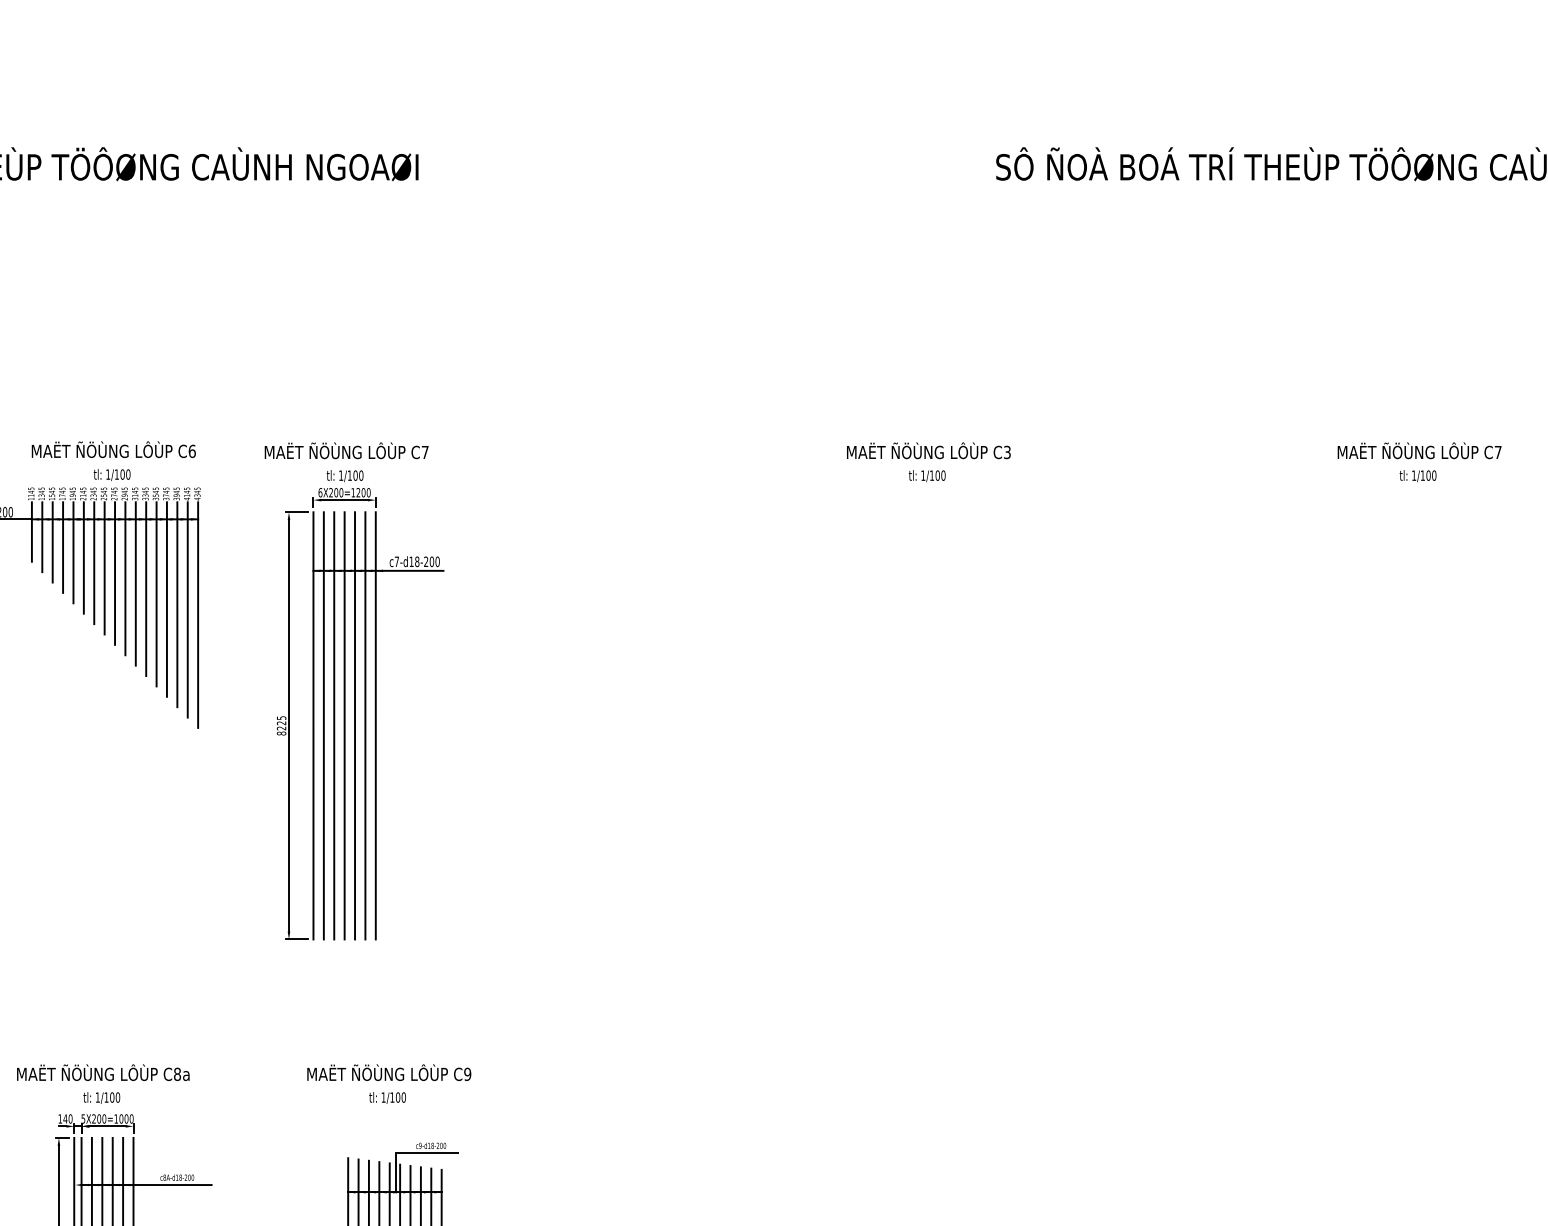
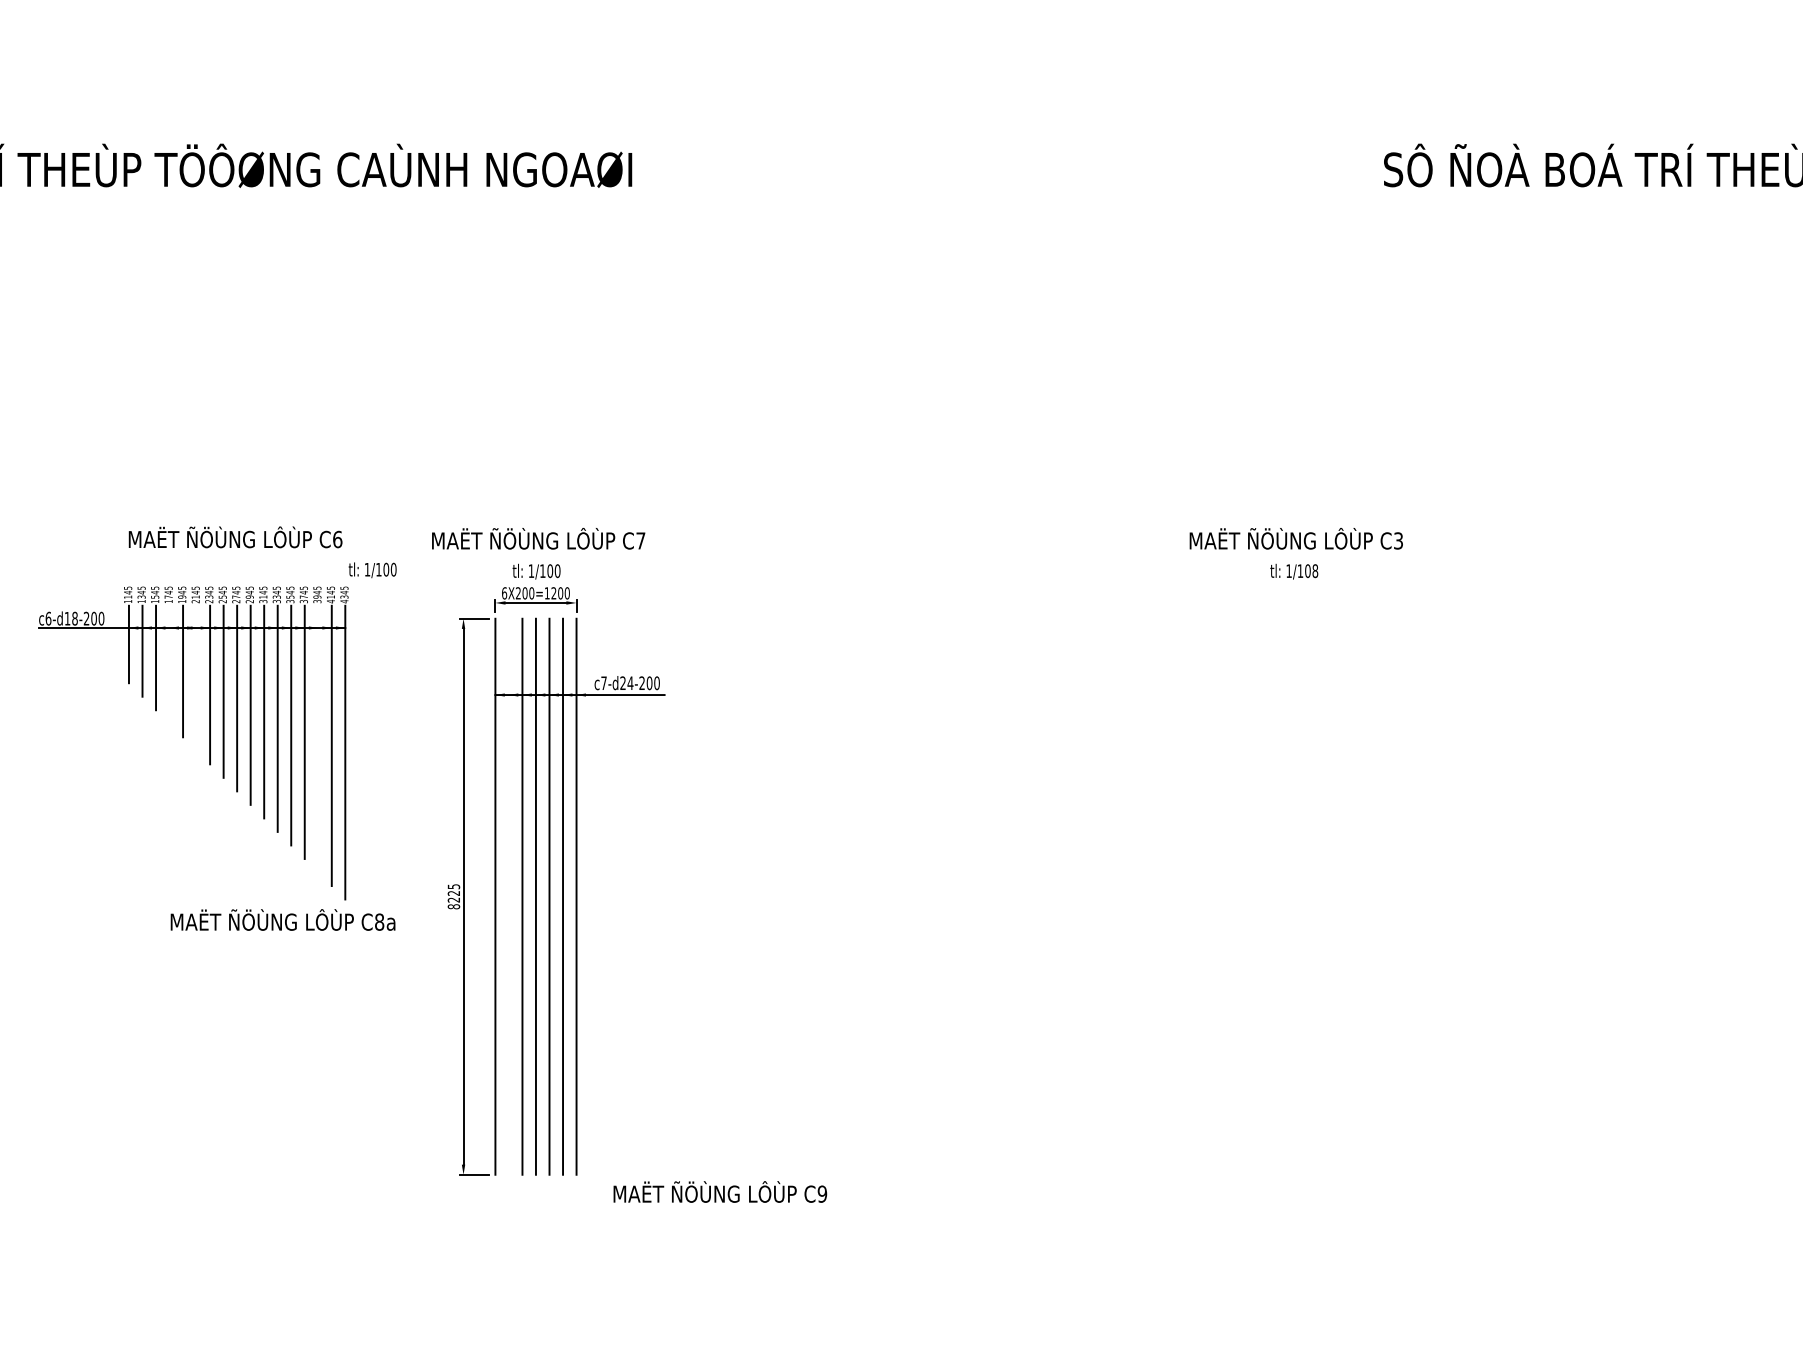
text: (111, 474) -> (371, 569), moved
text: (943, 475) -> (1315, 570), 1/100 -> 1/108
line: (63, 547) -> (170, 664), removed
line: (83, 557) -> (196, 677), removed
text: (414, 561) -> (626, 682), c7-d18-200 -> c7-d24-200
line: (177, 604) -> (318, 738), removed
line: (323, 725) -> (508, 896), removed
text: (103, 1072) -> (283, 919), moved
text: (389, 1072) -> (720, 1191), moved

